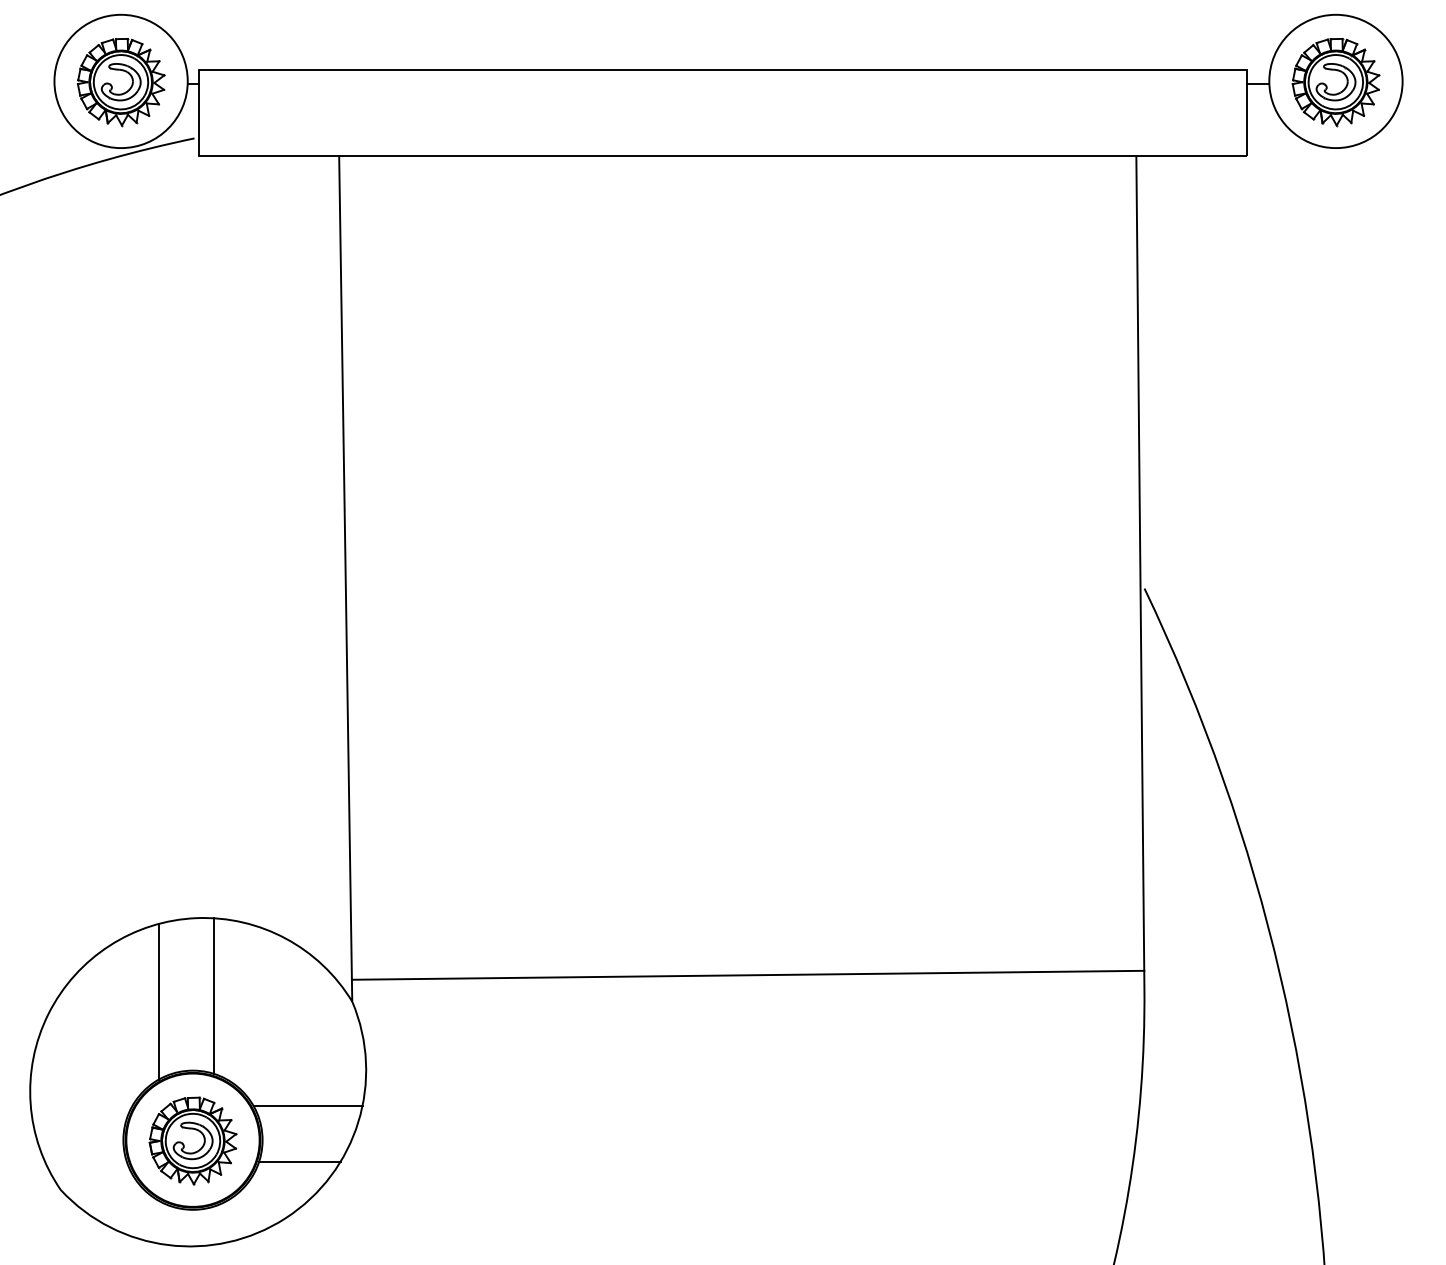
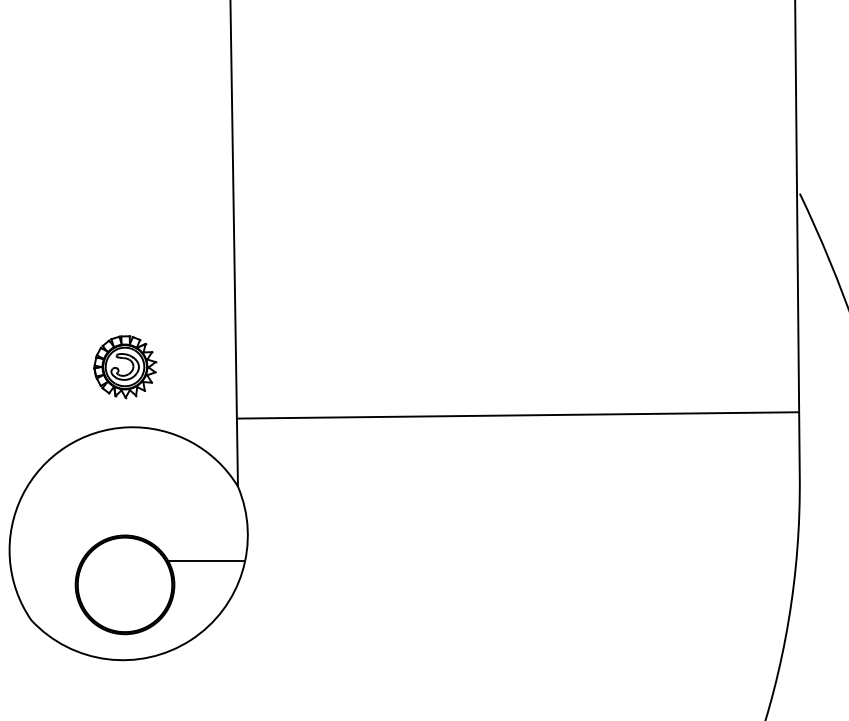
line: (747, 974) -> (517, 414), moved
line: (214, 996) -> (140, 482), removed
line: (158, 1001) -> (100, 486), removed
part: (192, 1140) -> (124, 366), moved
line: (299, 1161) -> (200, 599), removed

